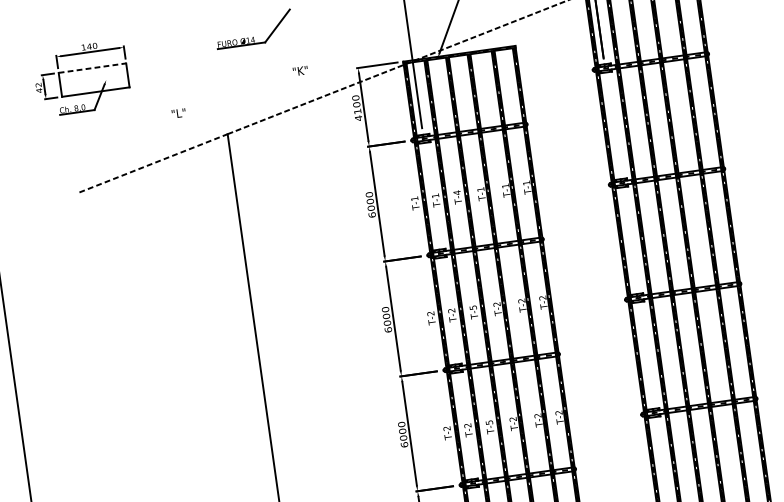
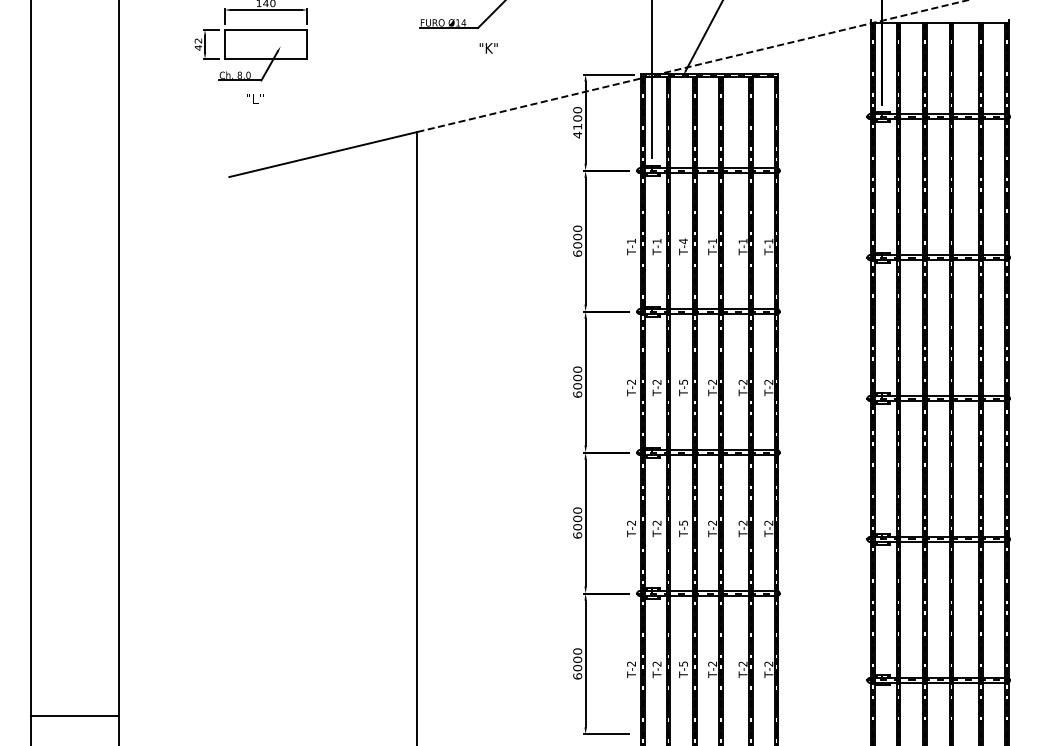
line: (92, 67) -> (266, 29), dashed -> solid
text: (300, 71) -> (488, 48), moved
text: (179, 113) -> (255, 98), moved
line: (153, 163) -> (323, 154), dashed -> solid

